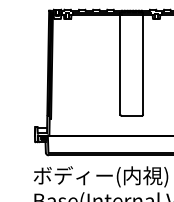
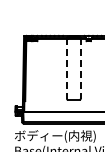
line: (121, 63) -> (67, 68), solid -> dashed
line: (142, 63) -> (80, 68), solid -> dashed

